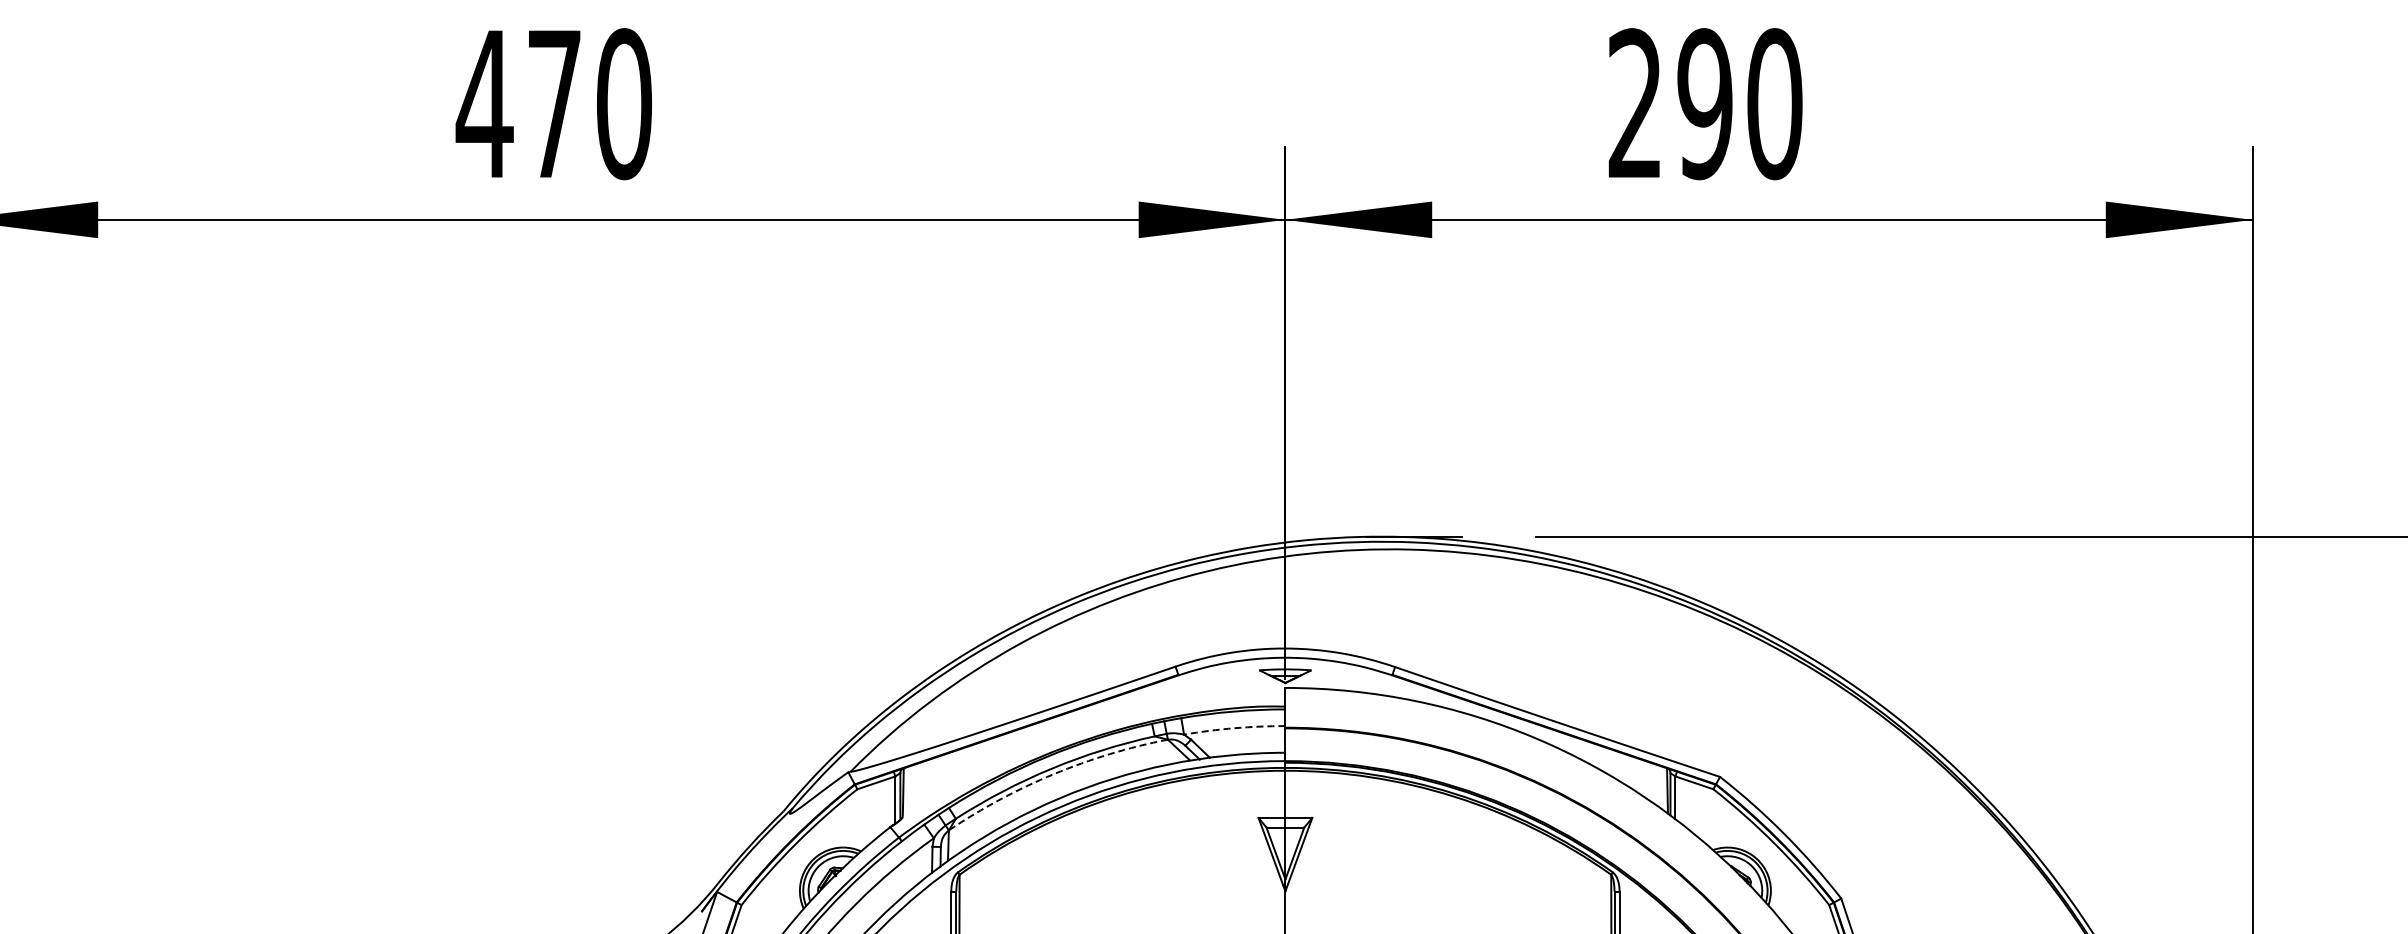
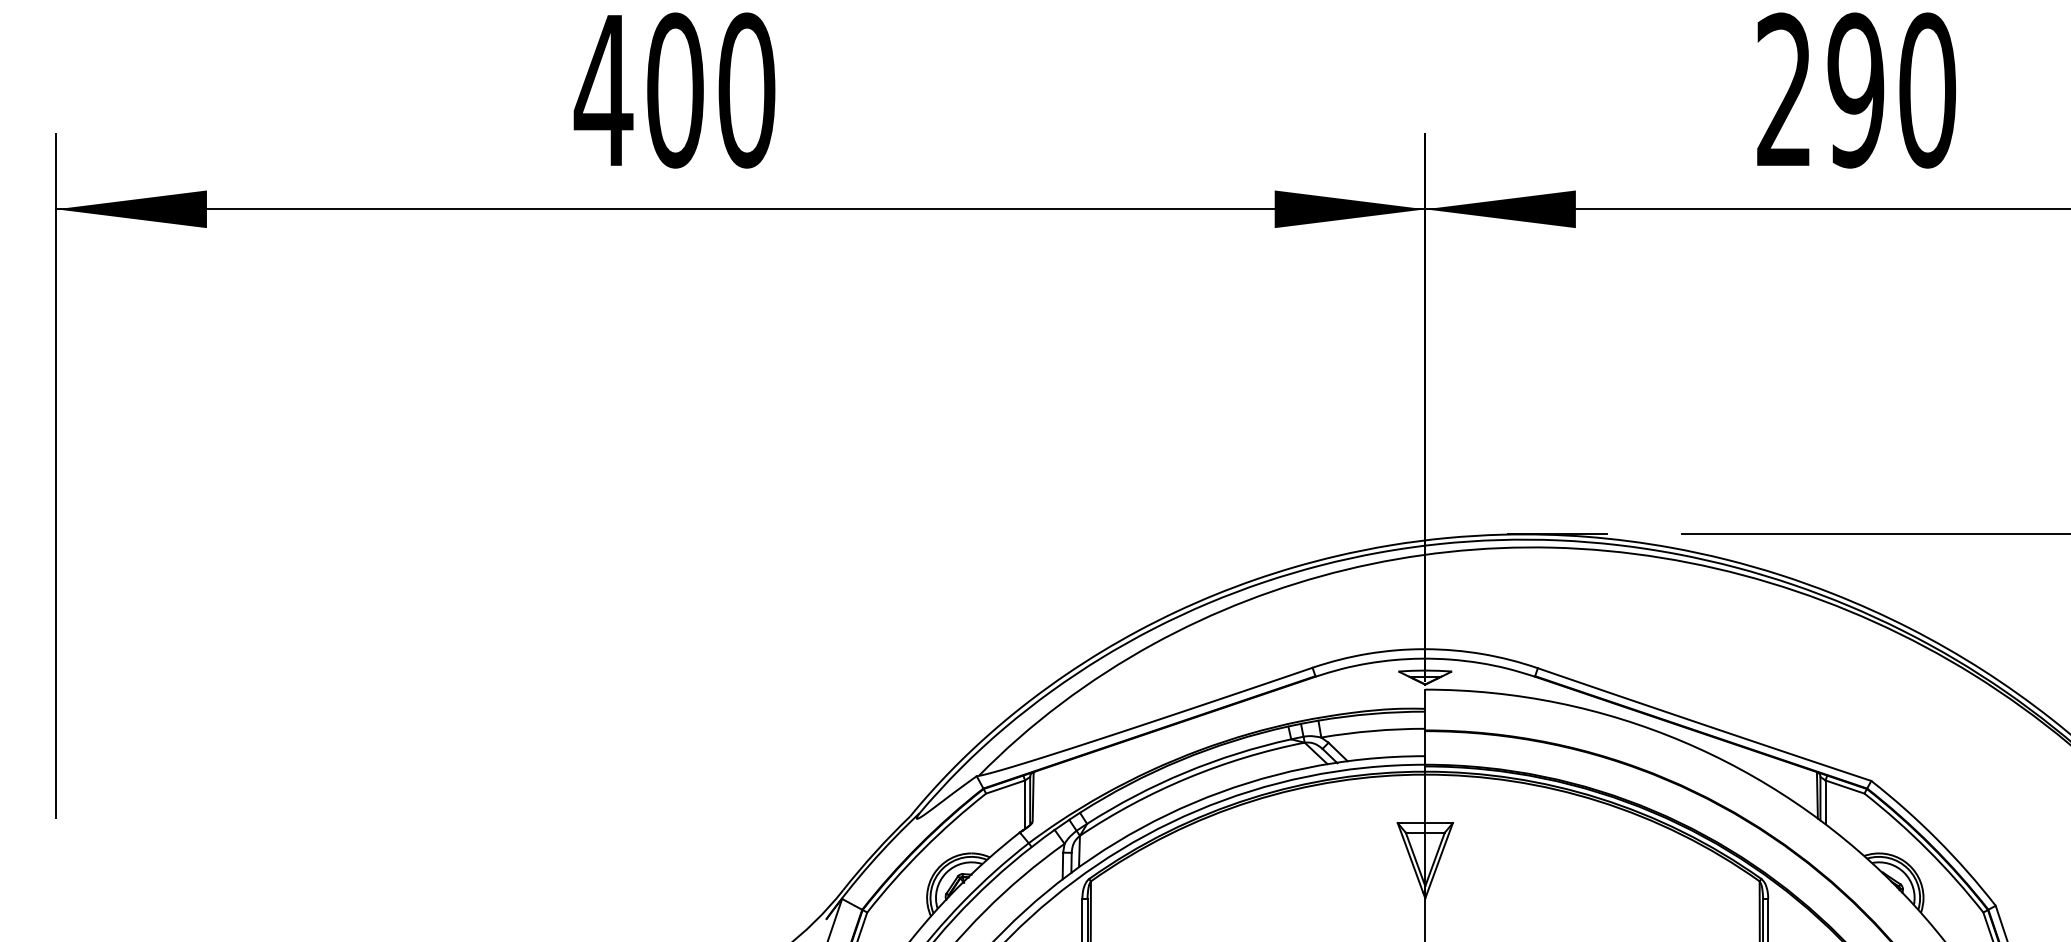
text: (554, 104) -> (675, 90), 470 -> 400
arc: (1234, 728) -> (1373, 731), dashed -> solid
arc: (1053, 774) -> (1187, 778), dashed -> solid

